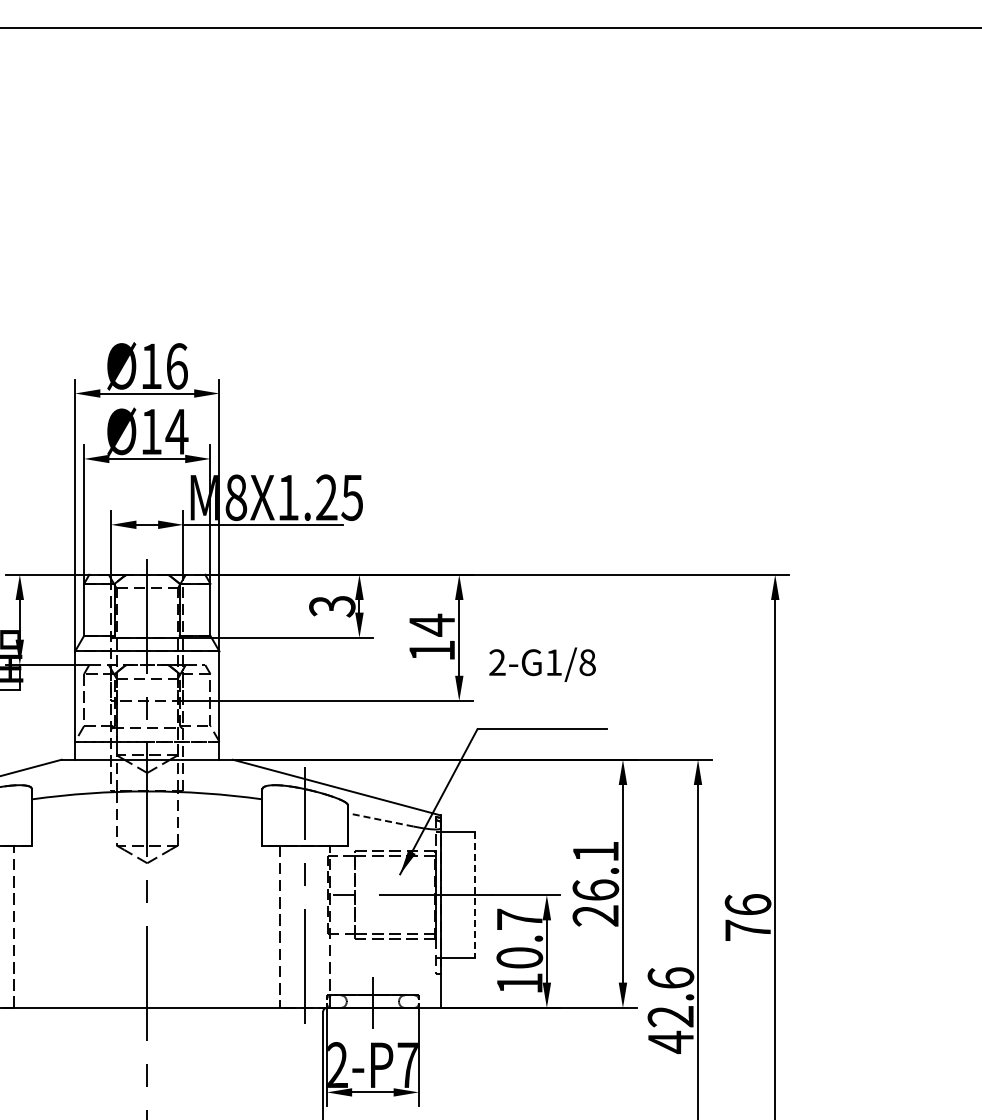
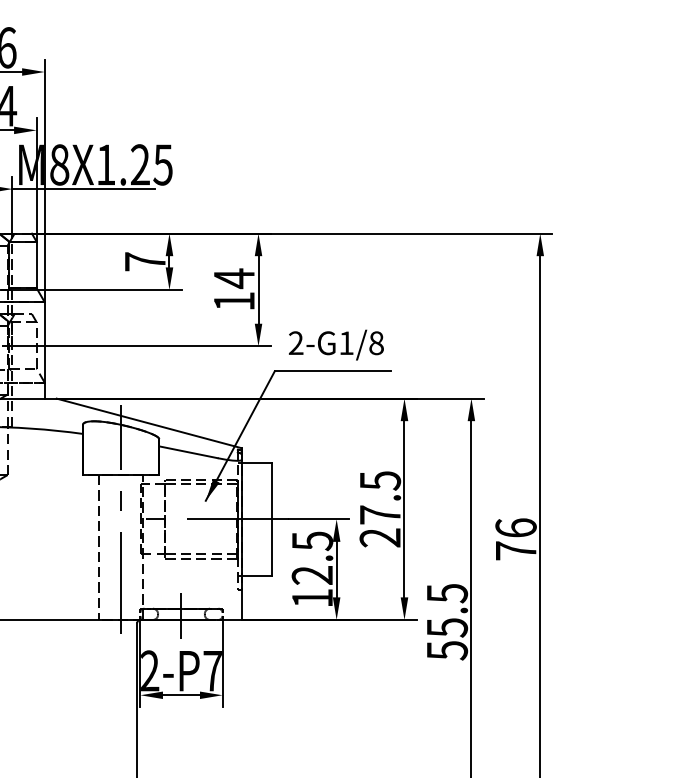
text: (332, 606) -> (145, 261), 3 -> 7
text: (542, 664) -> (336, 344), moved
line: (380, 819) -> (188, 451), dashed -> solid
text: (595, 870) -> (379, 497), 26.1 -> 27.5
line: (474, 895) -> (272, 519), dashed -> solid
text: (519, 938) -> (312, 558), 10.7 -> 12.5
text: (670, 1010) -> (446, 622), 42.6 -> 55.5

